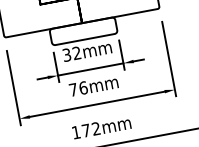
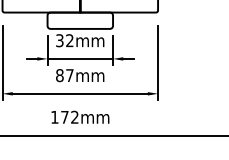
text: (78, 88) -> (64, 75), 76mm -> 87mm

